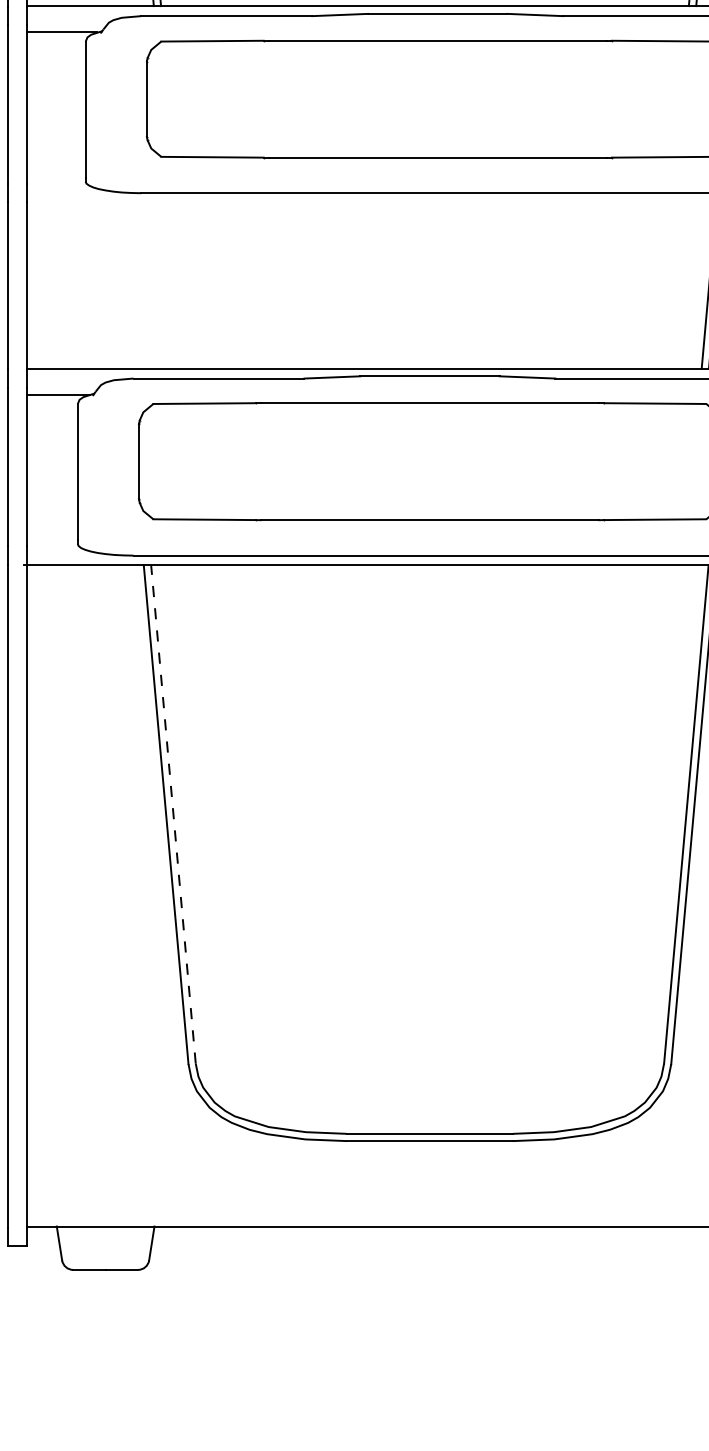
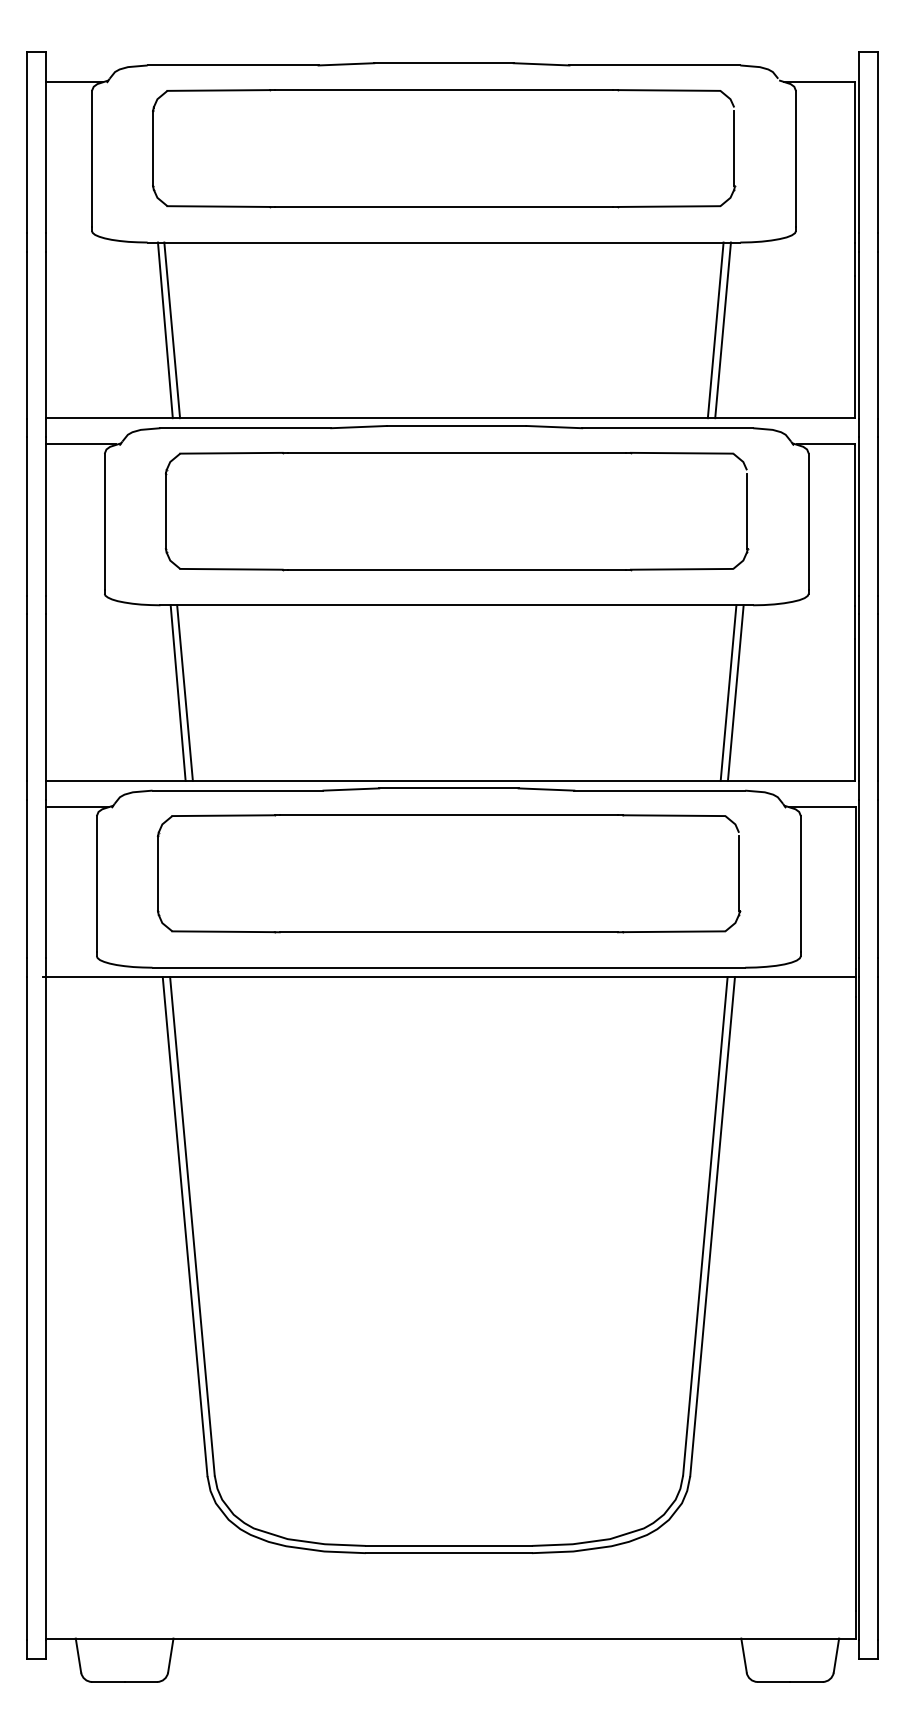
line: (158, 280) -> (177, 692), added
line: (165, 280) -> (184, 692), added
line: (173, 813) -> (192, 1225), dashed -> solid

